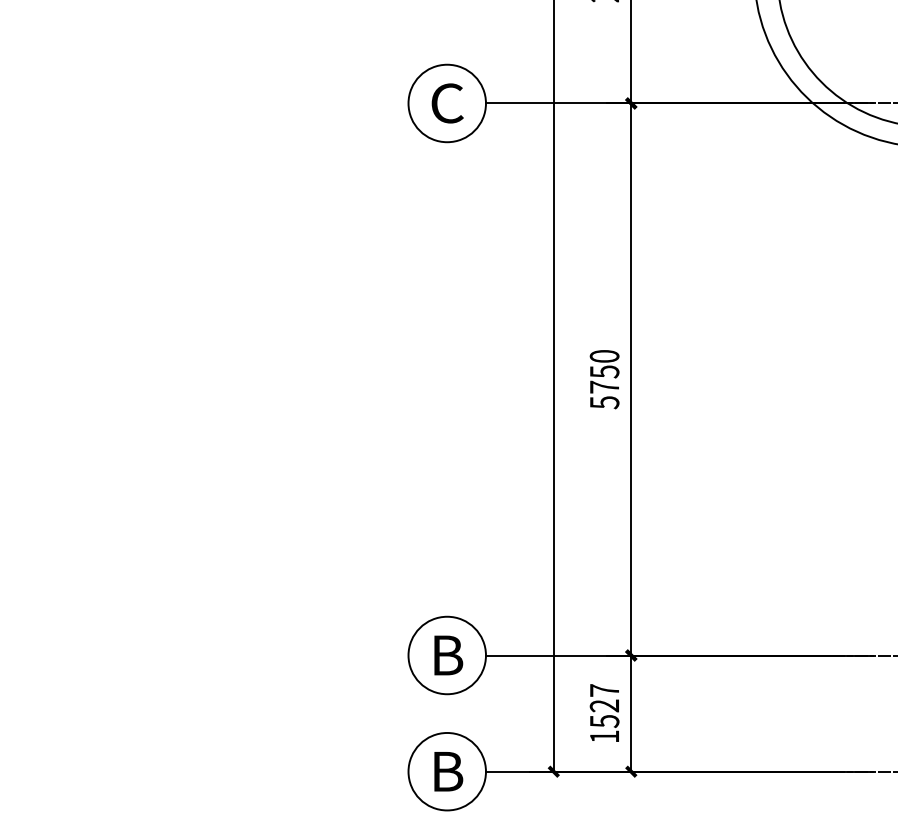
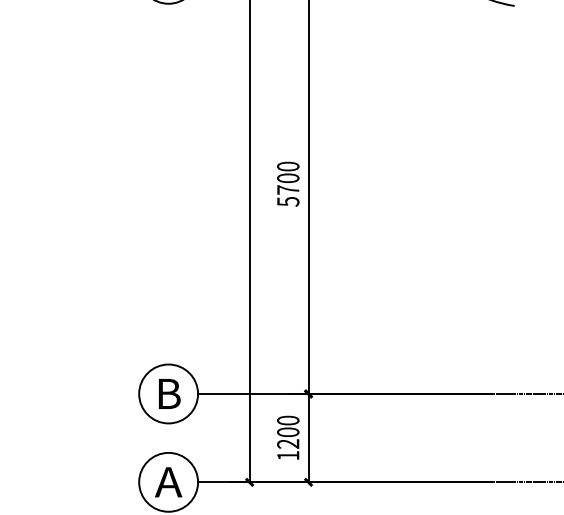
text: (604, 371) -> (288, 178), 5750 -> 5700
text: (604, 706) -> (288, 432), 1527 -> 1200
text: (447, 771) -> (168, 482), B -> A

